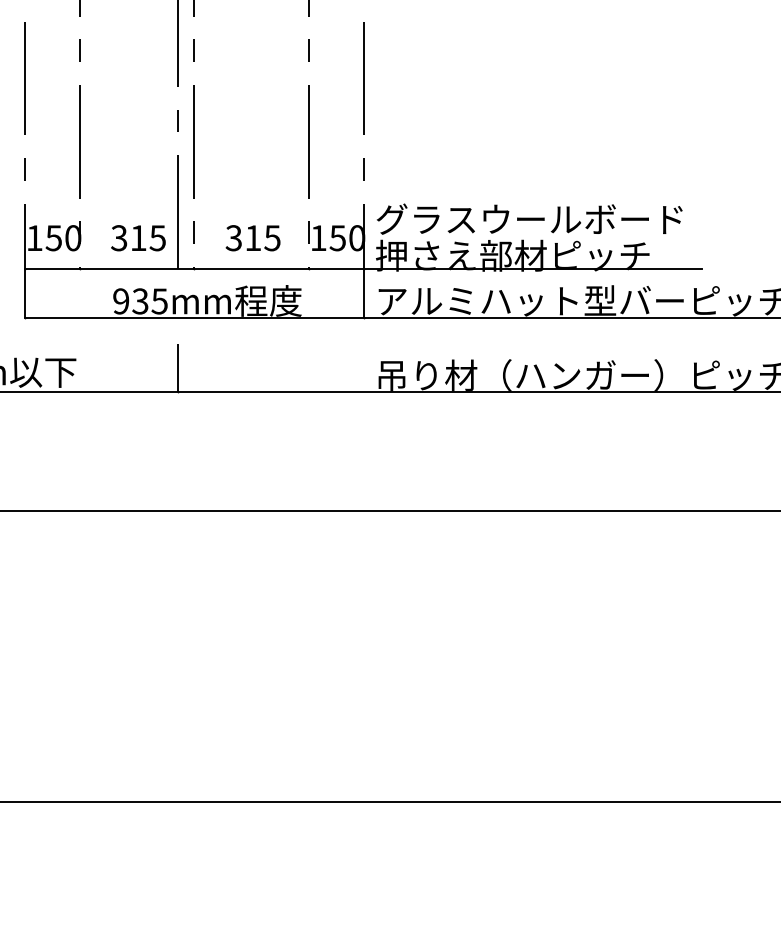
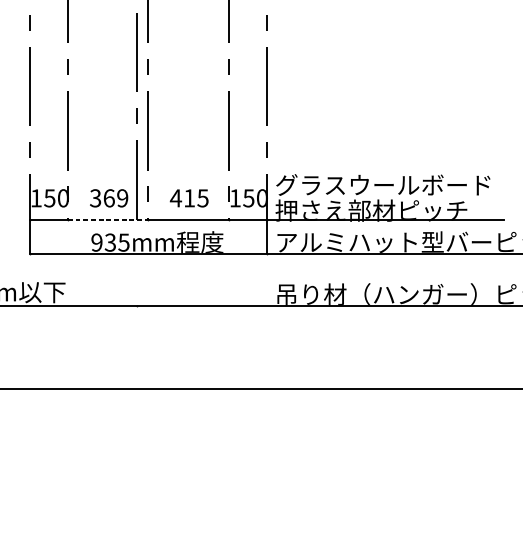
text: (148, 238) -> (116, 198), 315 -> 369
text: (233, 238) -> (175, 198), 315 -> 415
line: (137, 269) -> (108, 220), solid -> dashed
line: (177, 367) -> (136, 288), removed

